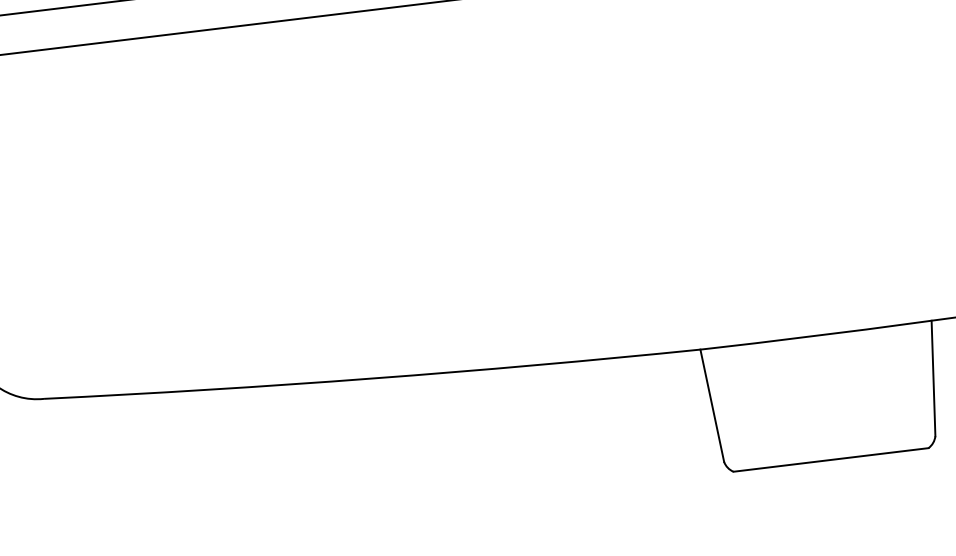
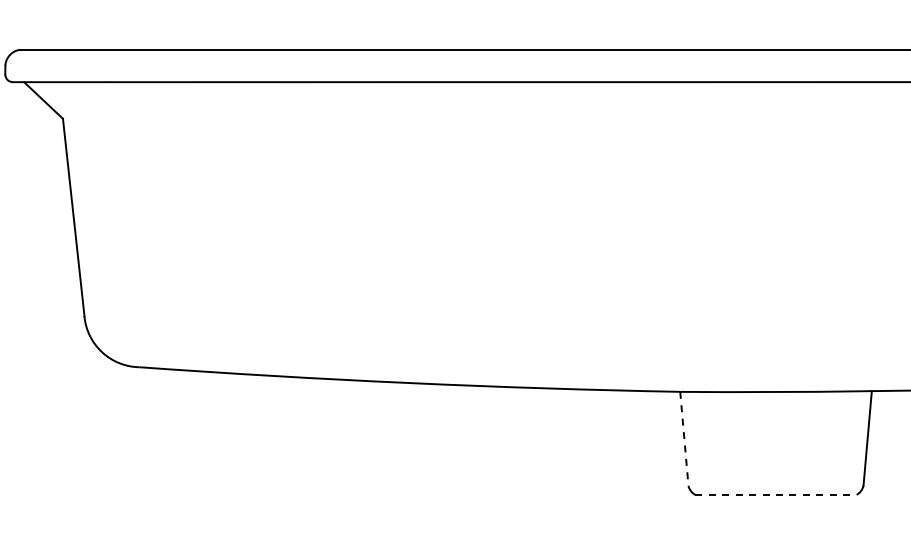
line: (712, 406) -> (684, 439), solid -> dashed
line: (831, 459) -> (776, 494), solid -> dashed

